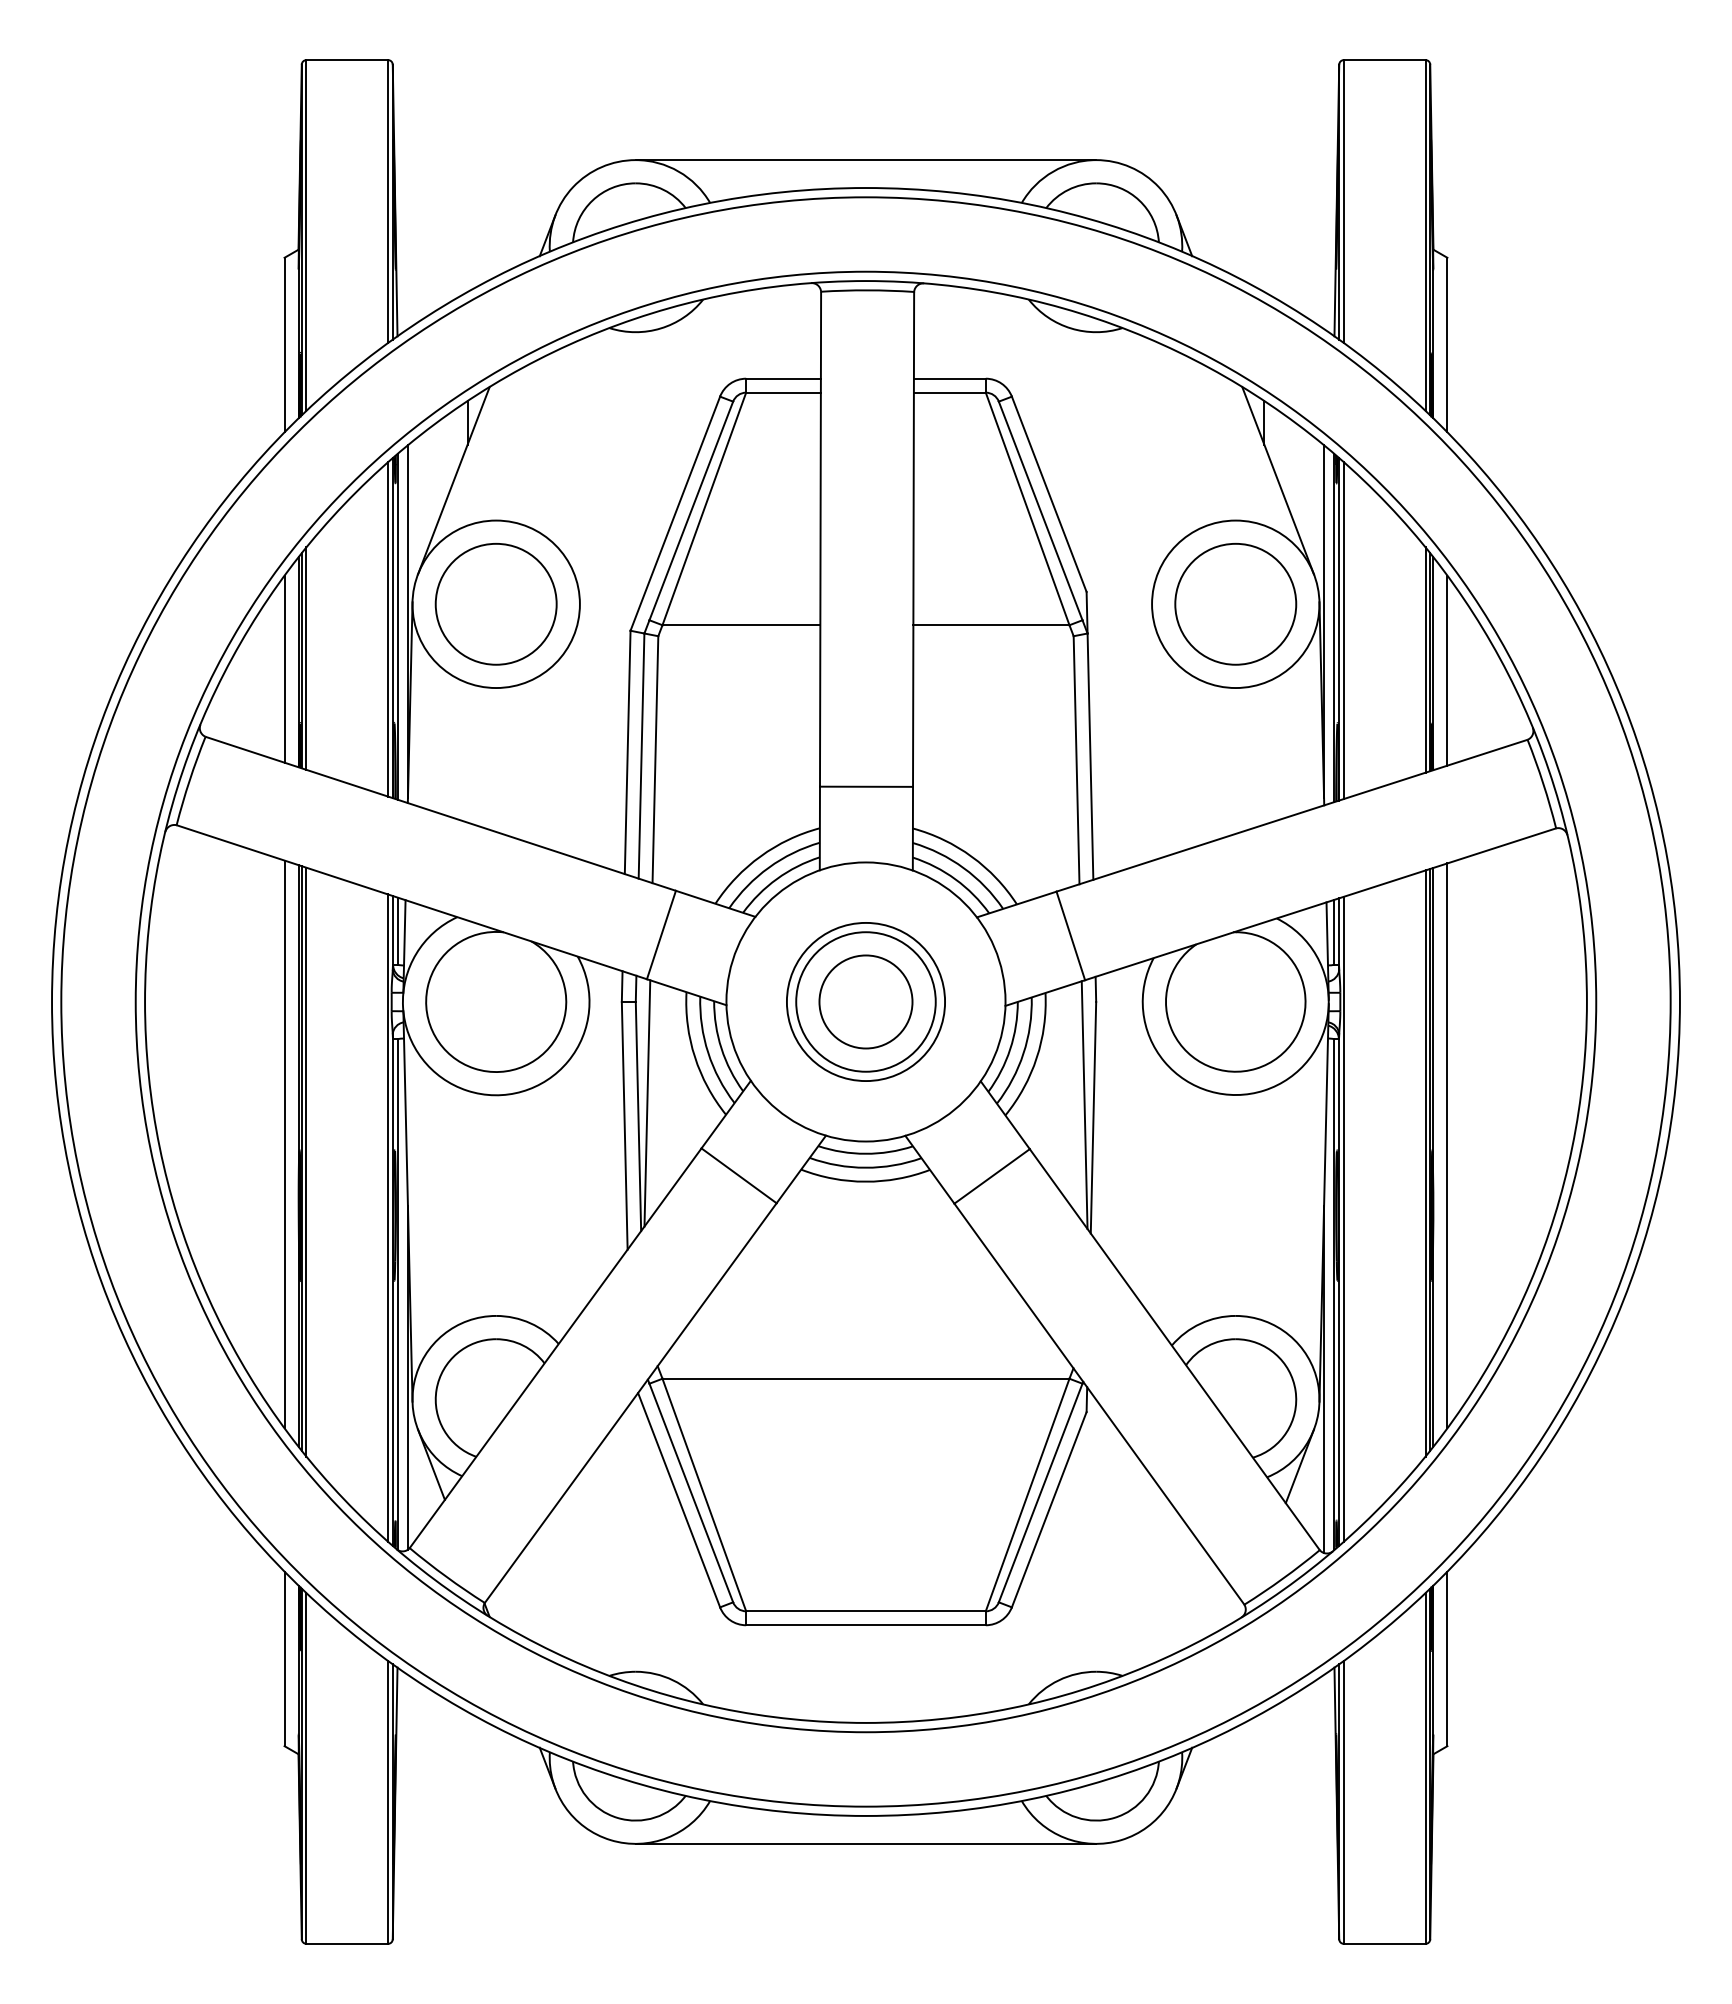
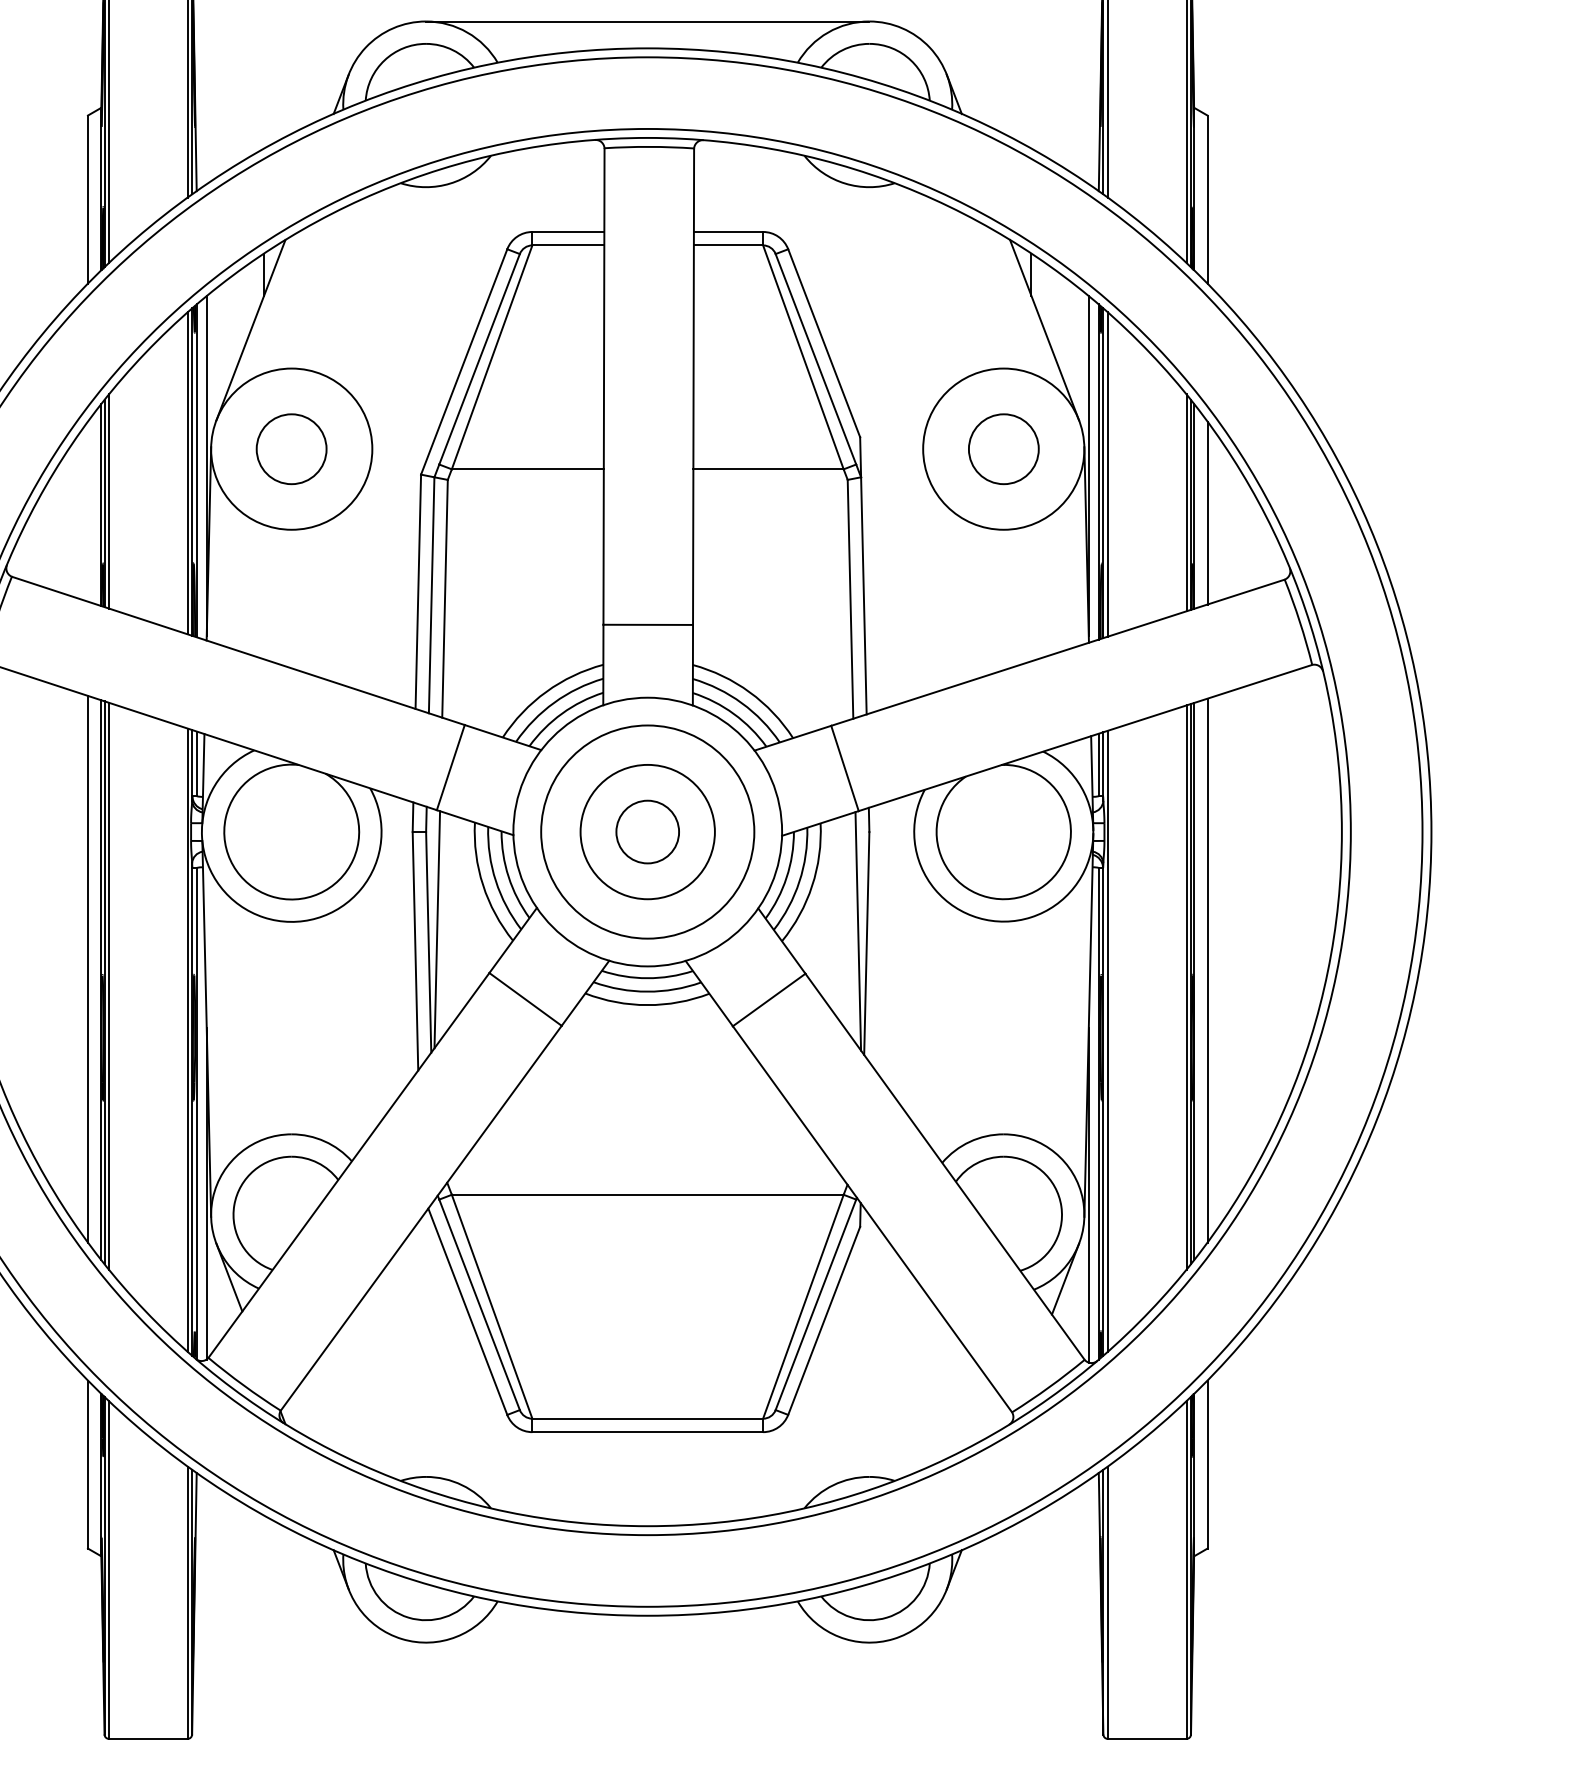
circle: (495, 604) -> (291, 449), size x0.6
circle: (1235, 604) -> (1003, 449), size x0.6
line: (284, 668) -> (87, 510), removed
circle: (865, 1001) -> (647, 831), size x0.7
circle: (865, 1001) -> (647, 831), size x1.4
line: (865, 1843) -> (647, 1642), removed

